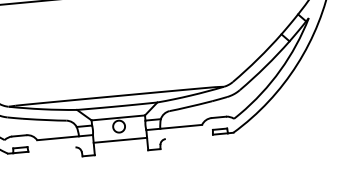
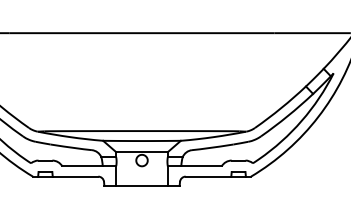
line: (189, 136) -> (208, 176), added
line: (119, 140) -> (141, 185), moved
line: (51, 149) -> (75, 176), added

